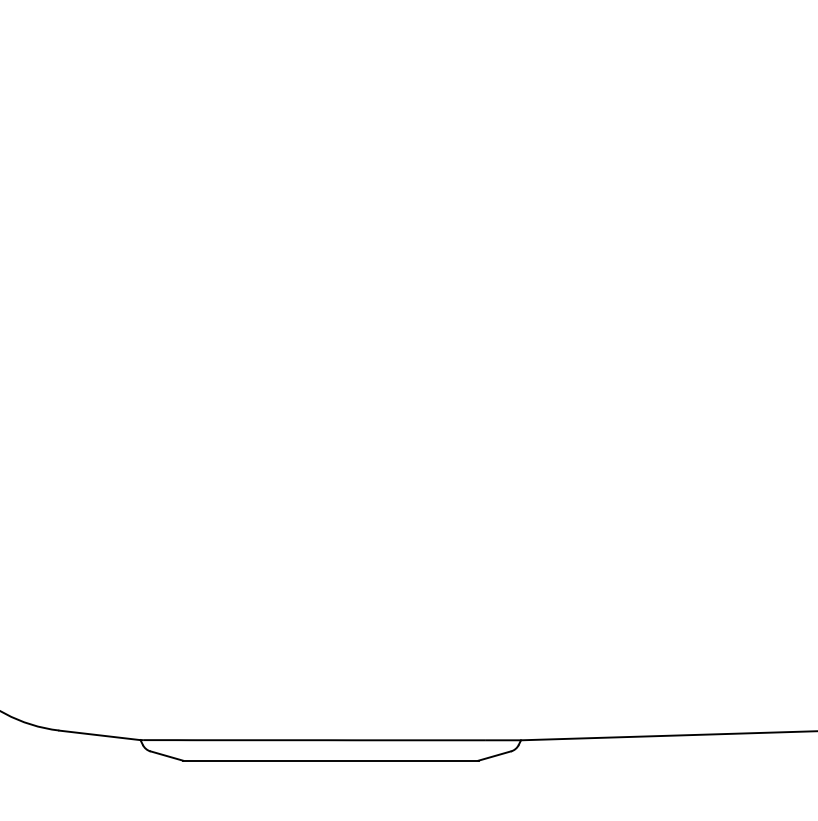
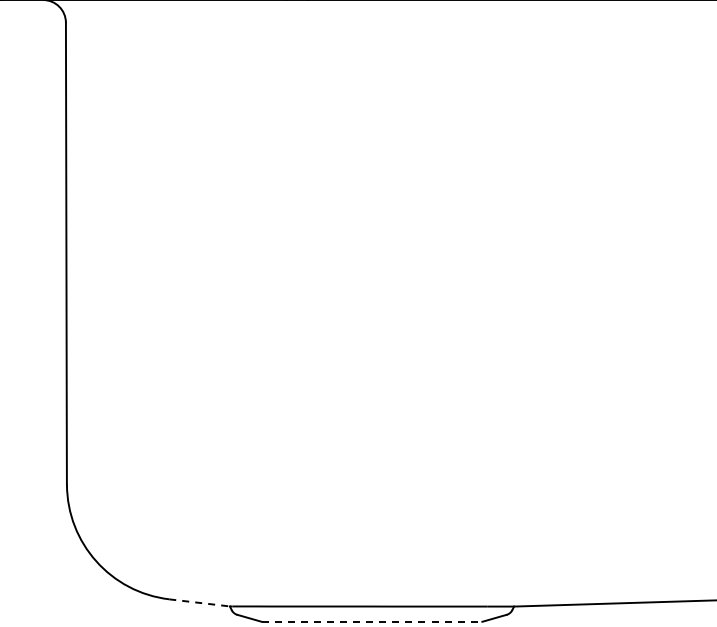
line: (99, 734) -> (199, 602), solid -> dashed
line: (331, 760) -> (372, 621), solid -> dashed

